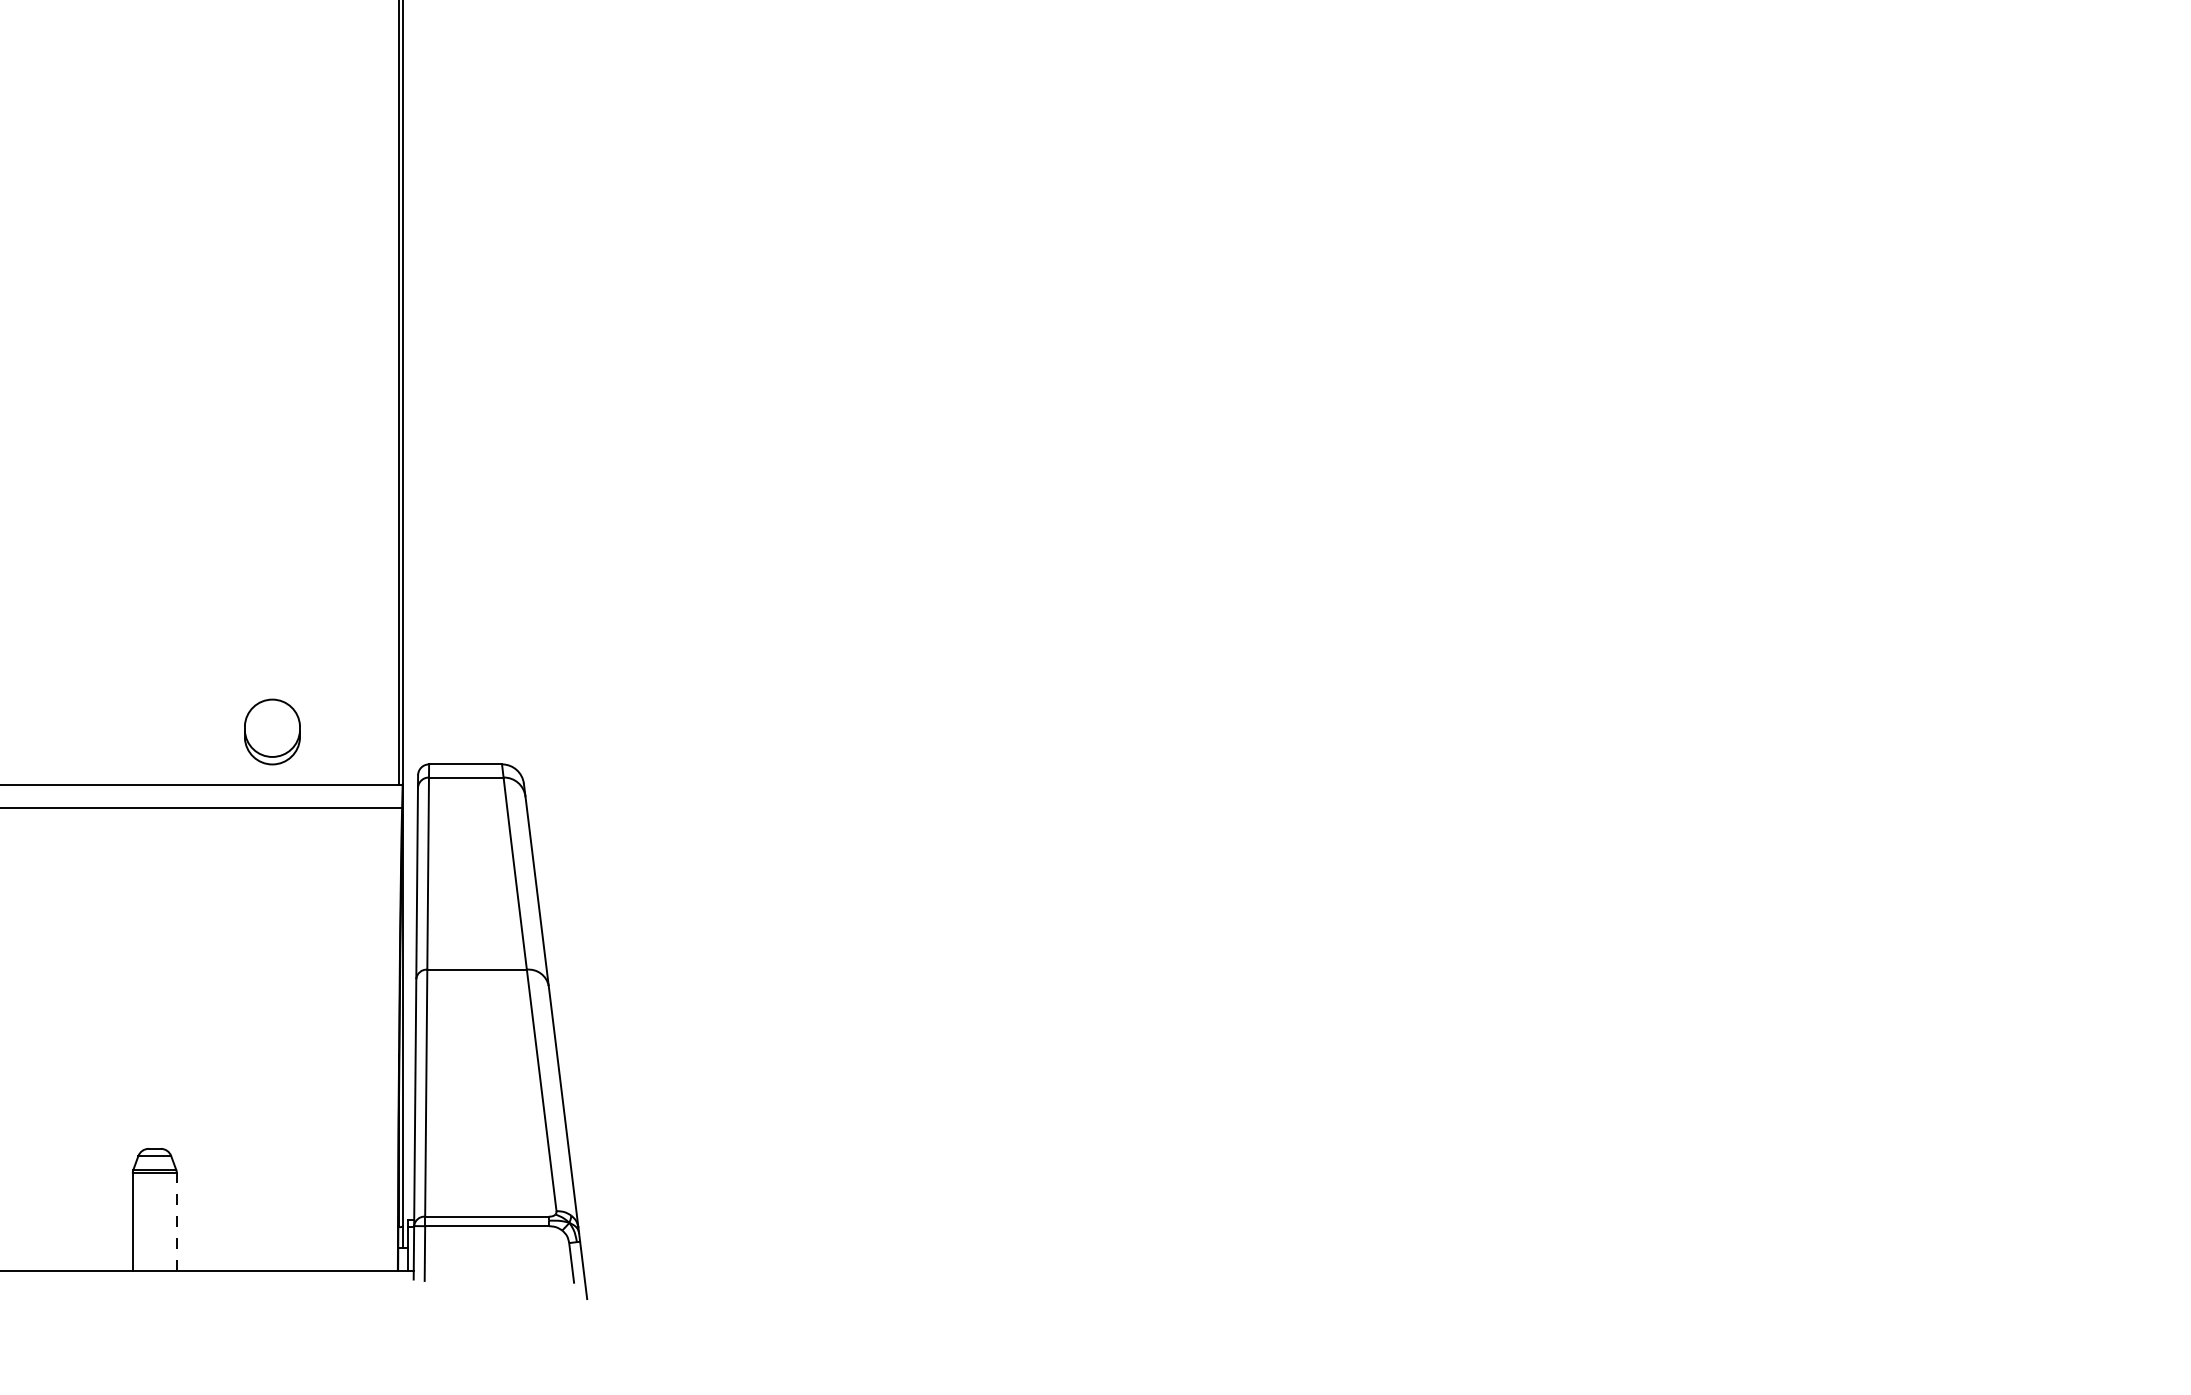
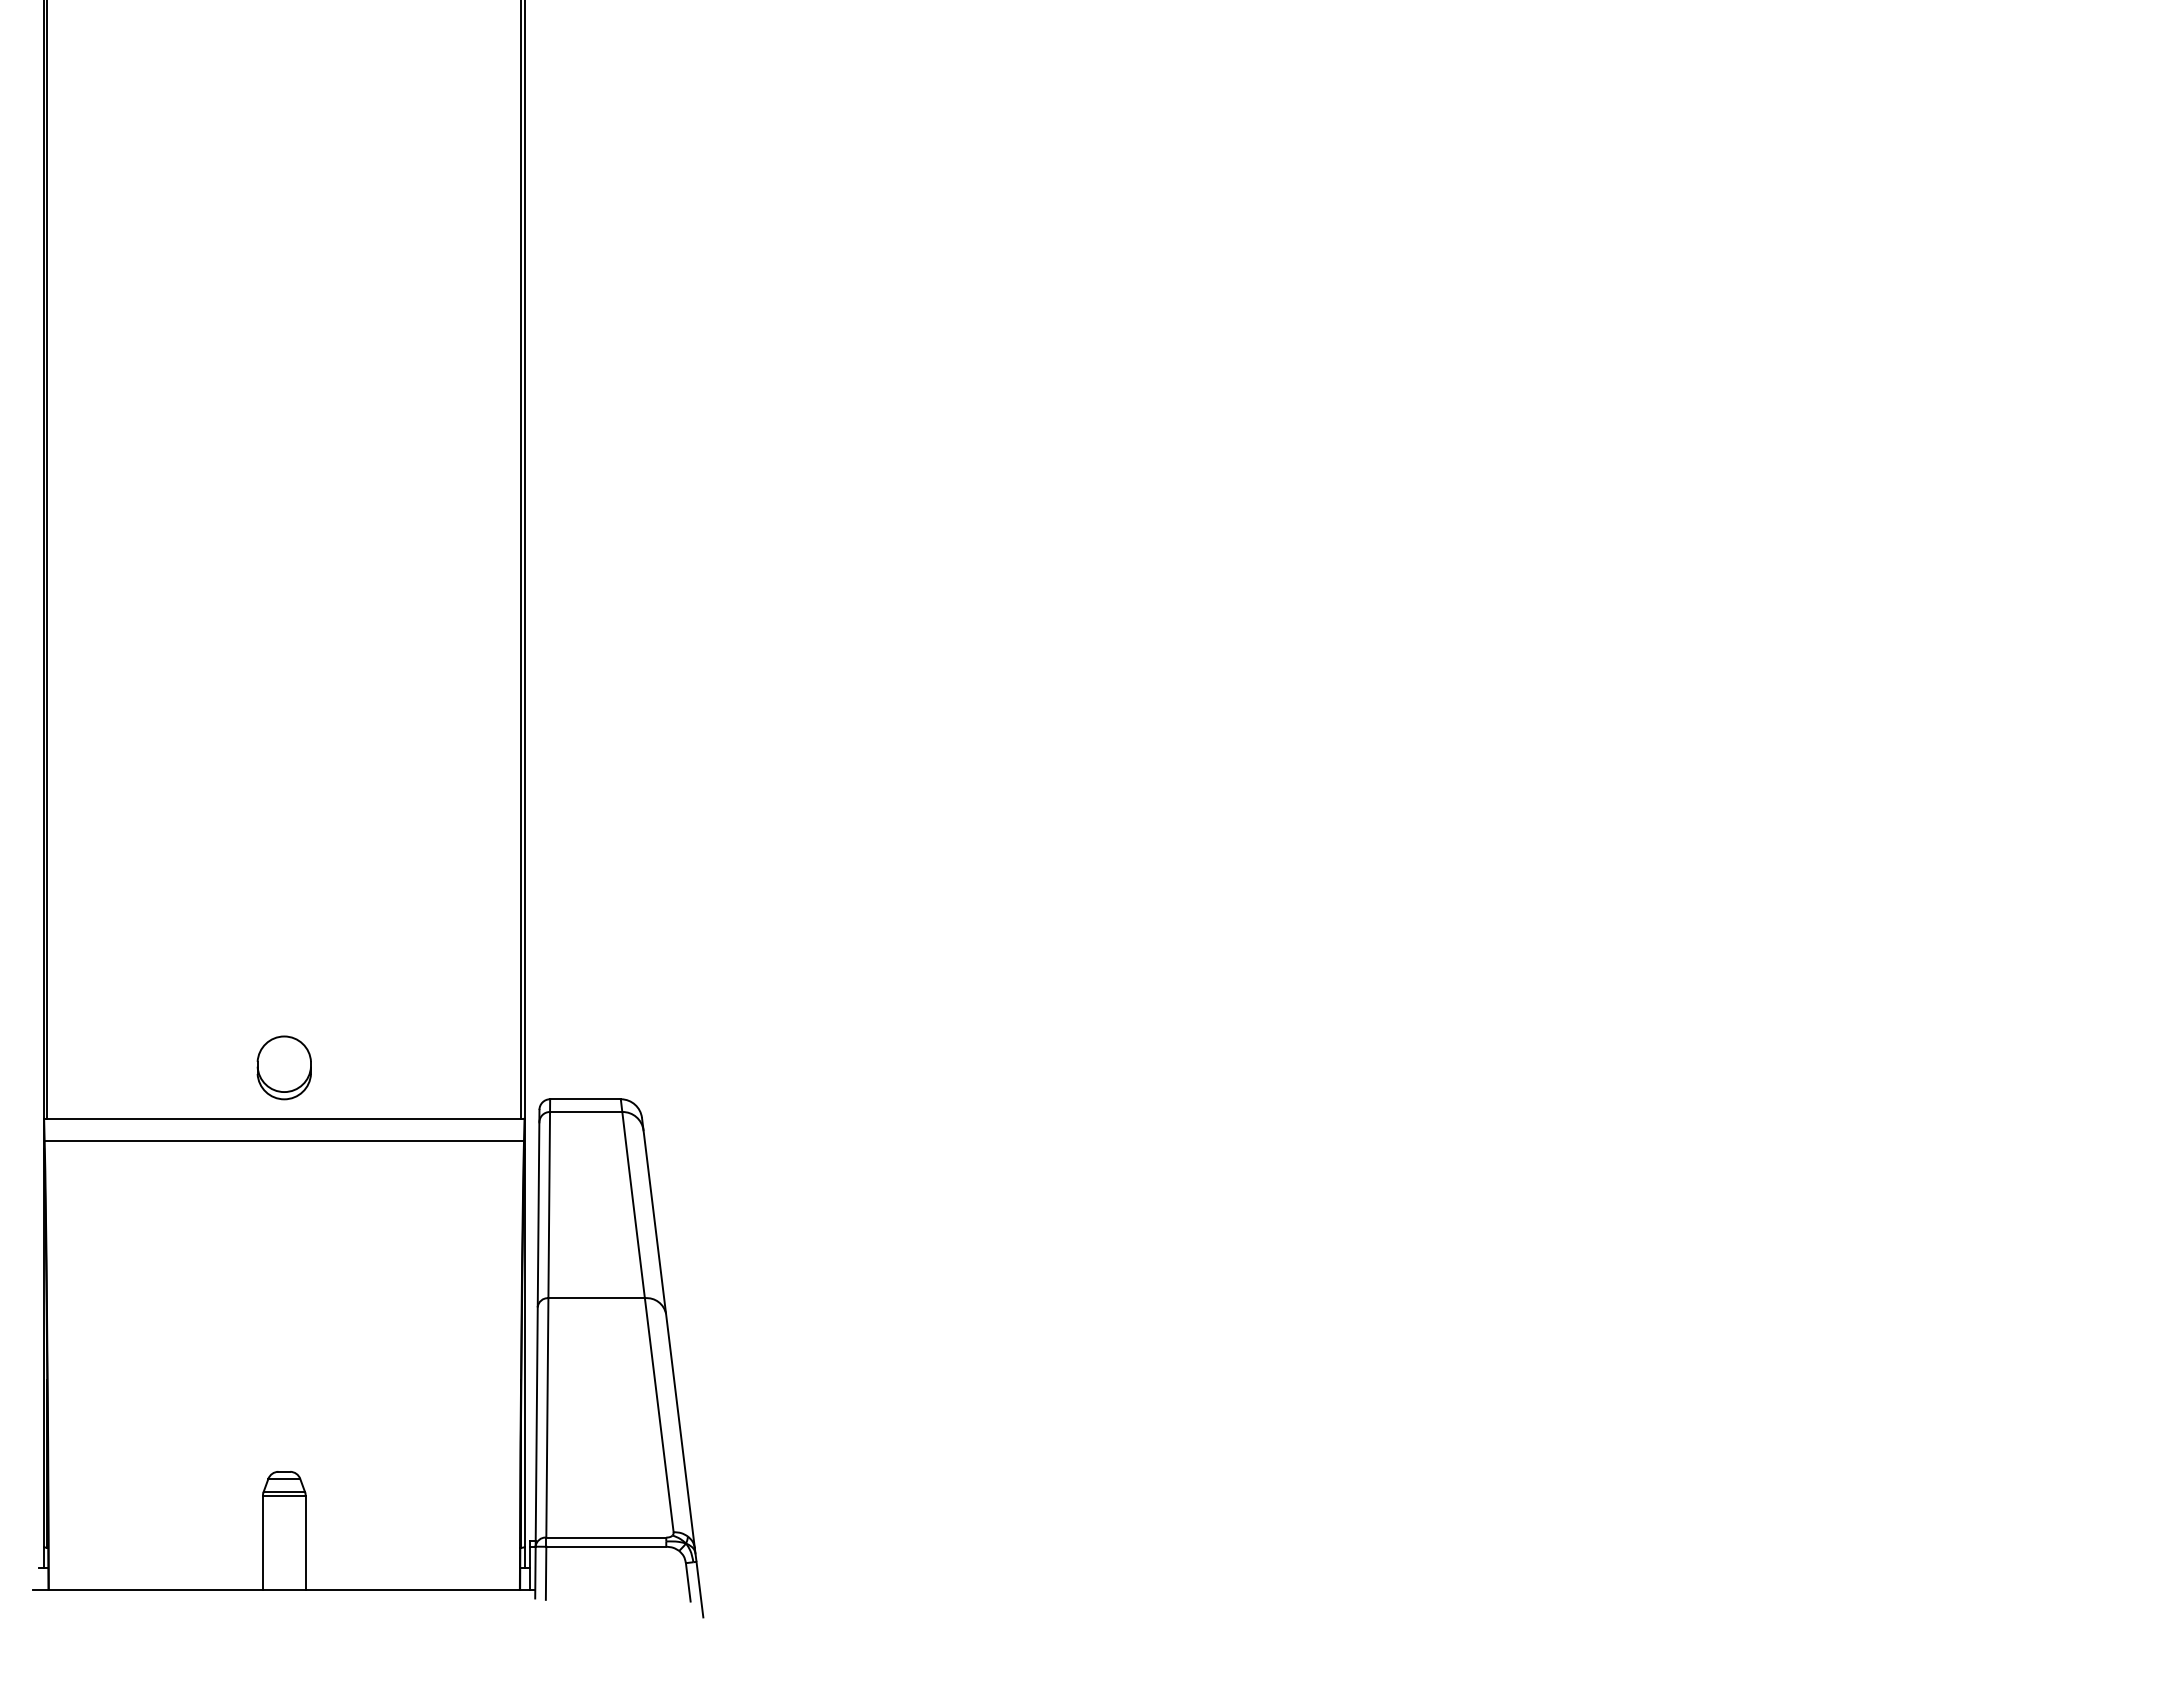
part: (271, 731) -> (283, 1067), moved
line: (176, 1221) -> (305, 1542), dashed -> solid

